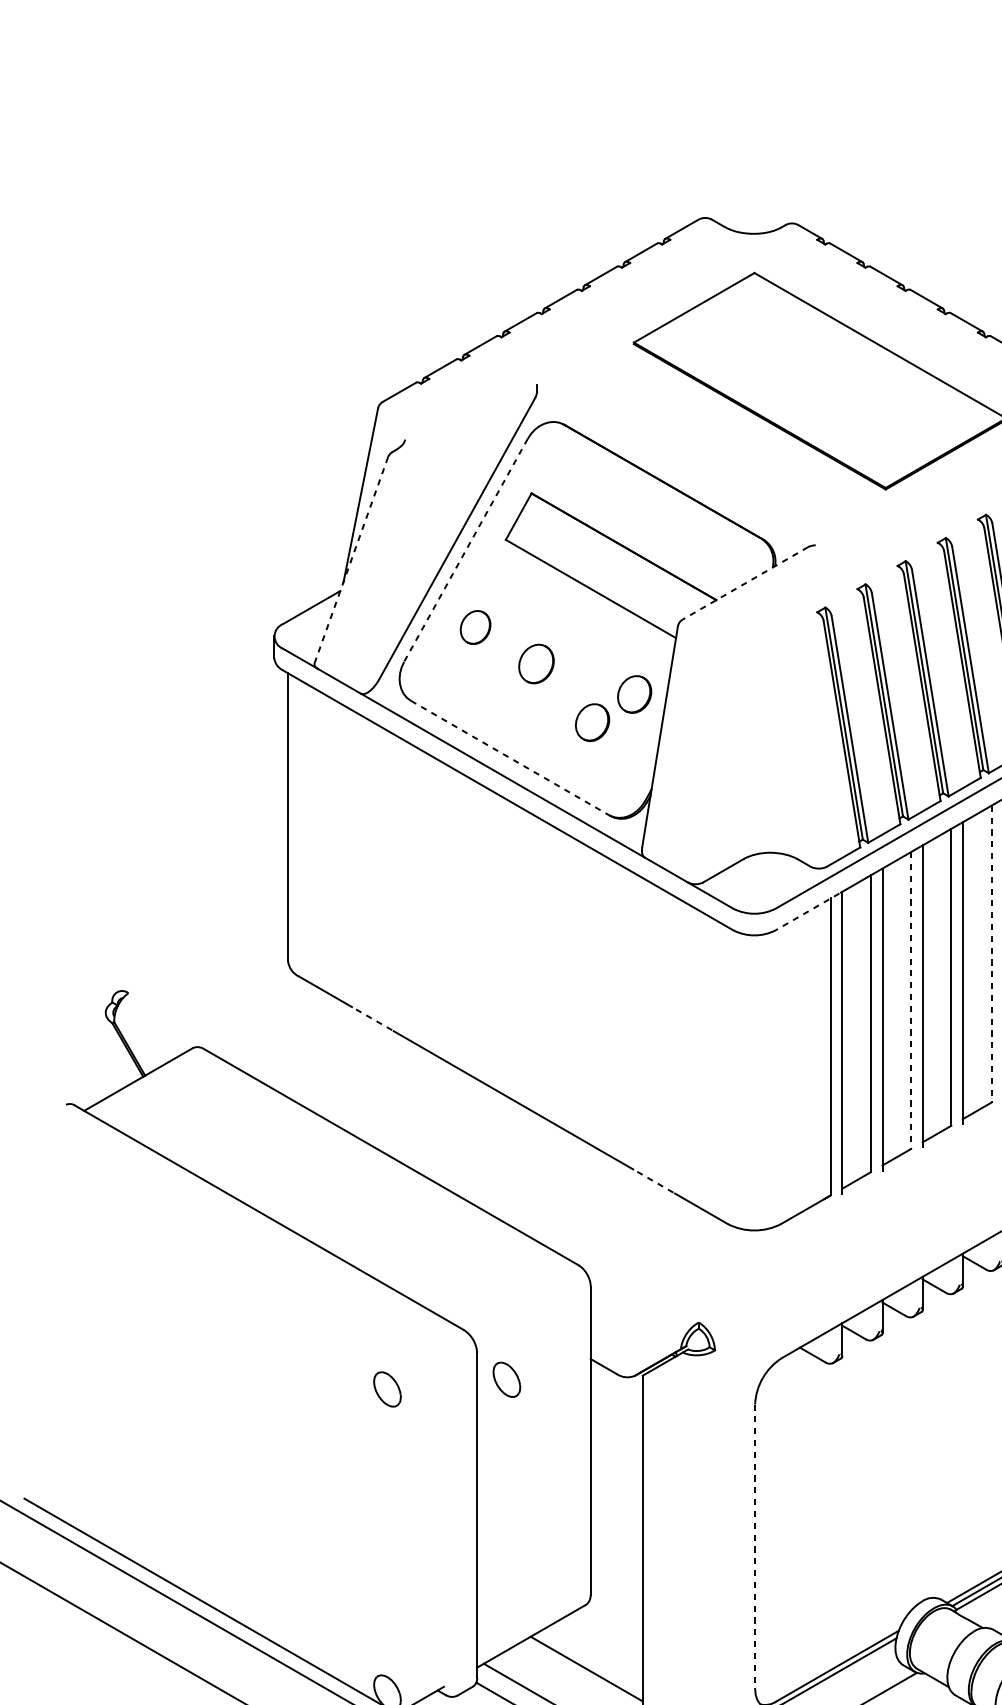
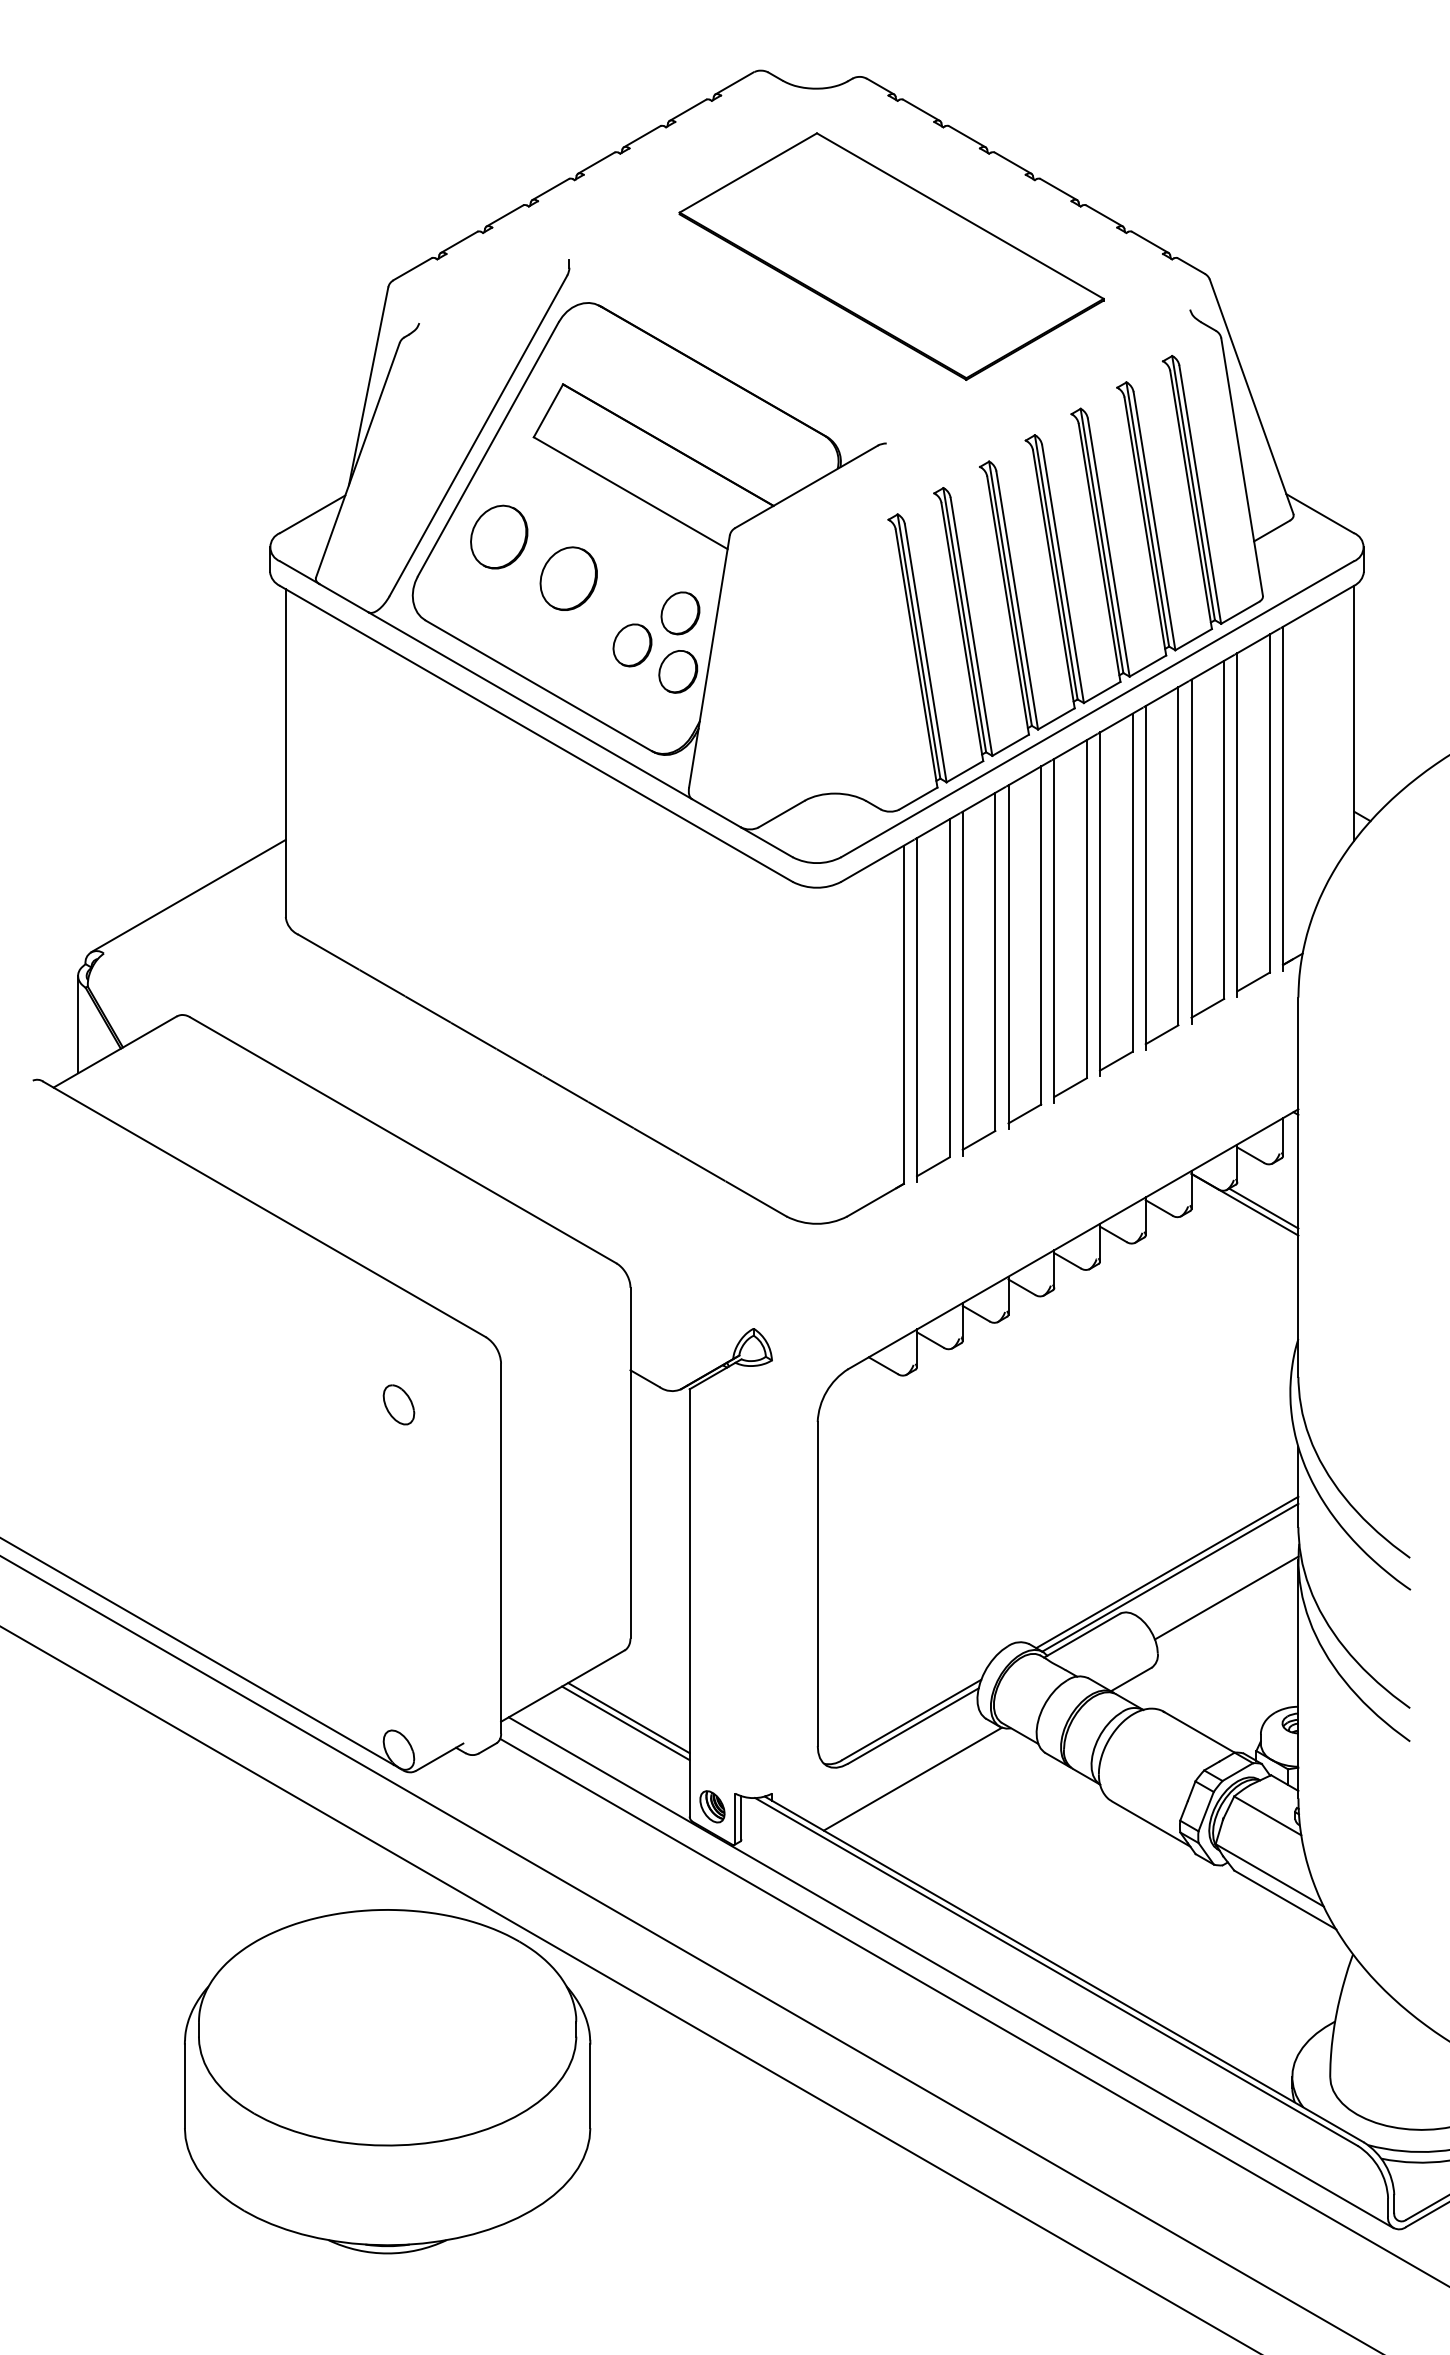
line: (466, 550) -> (488, 449), dashed -> solid
line: (351, 560) -> (357, 460), dashed -> solid
line: (745, 583) -> (806, 487), dashed -> solid
part: (475, 627) -> (499, 536), size x1.67
part: (536, 663) -> (568, 578), size x1.43
part: (632, 745) -> (678, 671), added
line: (509, 757) -> (538, 685), dashed -> solid
line: (807, 911) -> (877, 860), dashed -> solid
line: (202, 942) -> (188, 895), added
line: (991, 954) -> (1086, 909), dashed -> solid
line: (911, 1001) -> (995, 962), dashed -> solid
line: (372, 1018) -> (381, 982), dashed -> solid
line: (106, 1055) -> (78, 1024), added
line: (653, 1181) -> (702, 1167), dashed -> solid
part: (506, 1379) -> (534, 1393), removed
line: (754, 1547) -> (817, 1584), dashed -> solid
line: (589, 1664) -> (628, 1718), added

